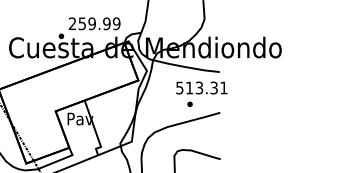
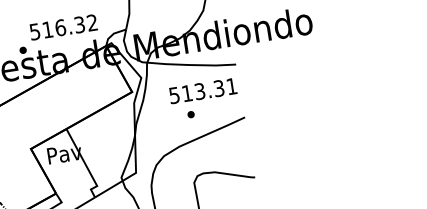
text: (94, 23) -> (63, 26), 259.99 -> 516.32
text: (201, 93) -> (203, 98), moved

